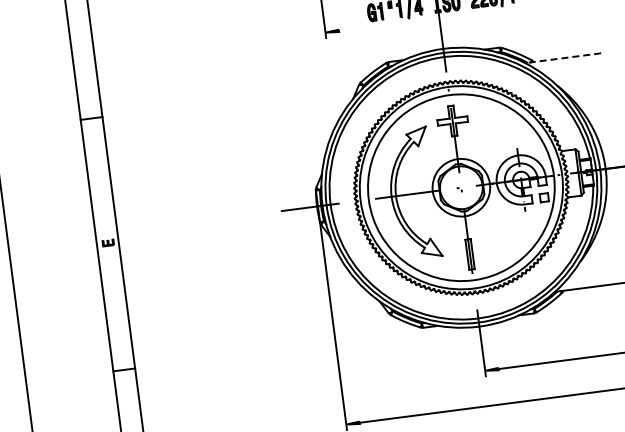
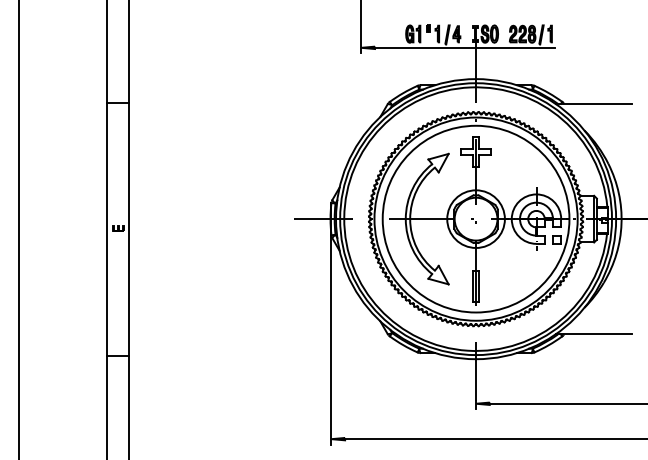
line: (427, 19) -> (464, 47), added
line: (562, 57) -> (593, 103), dashed -> solid

